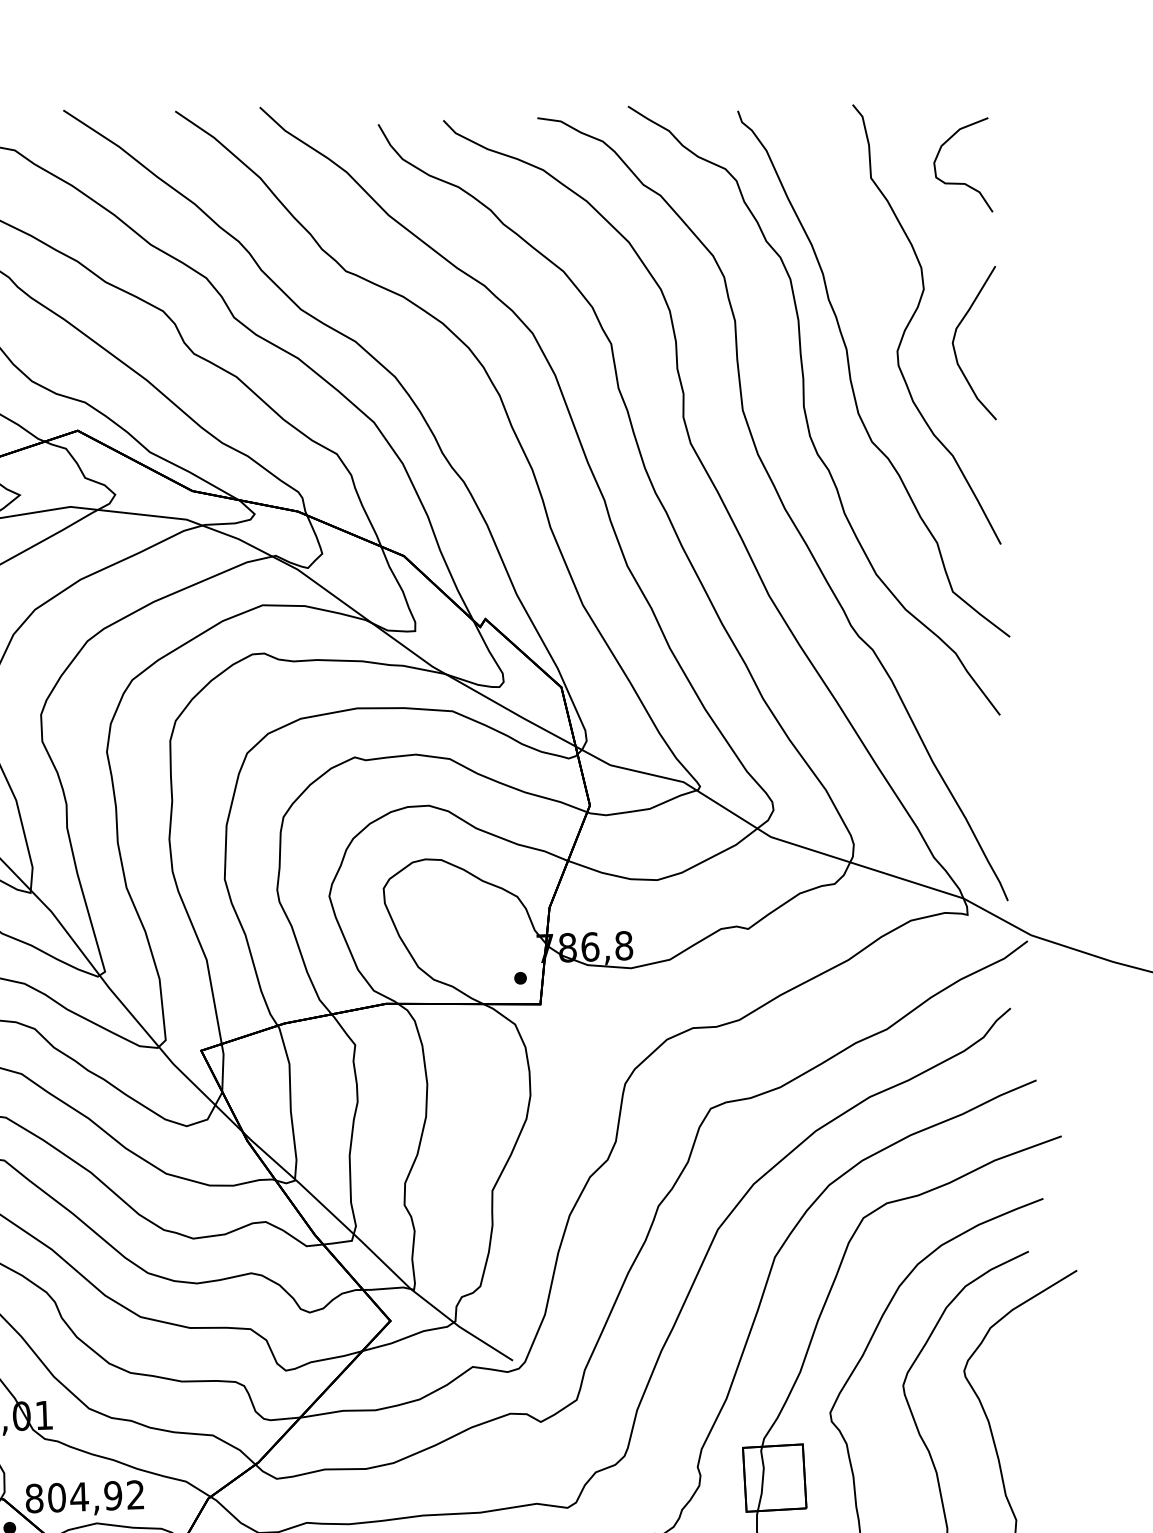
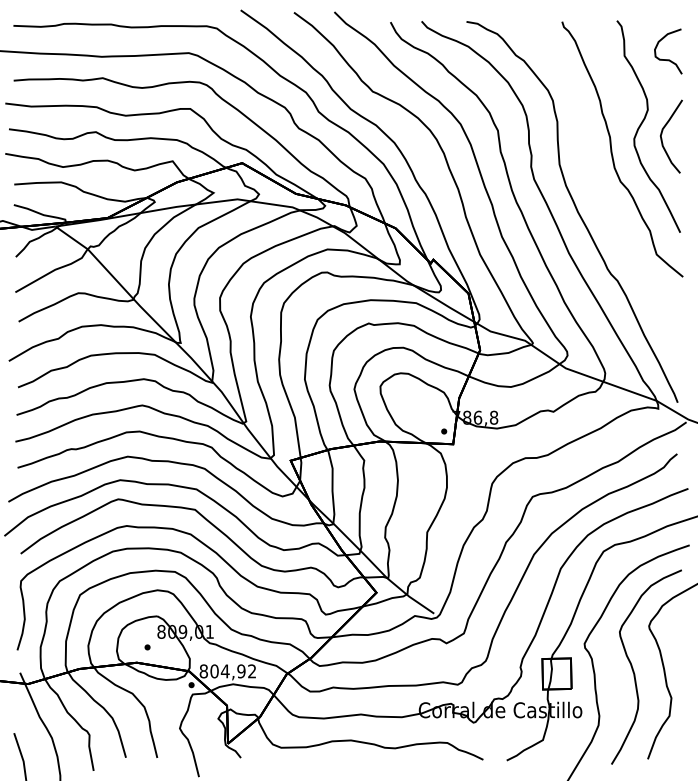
curve: (807, 412) -> (590, 166), removed

